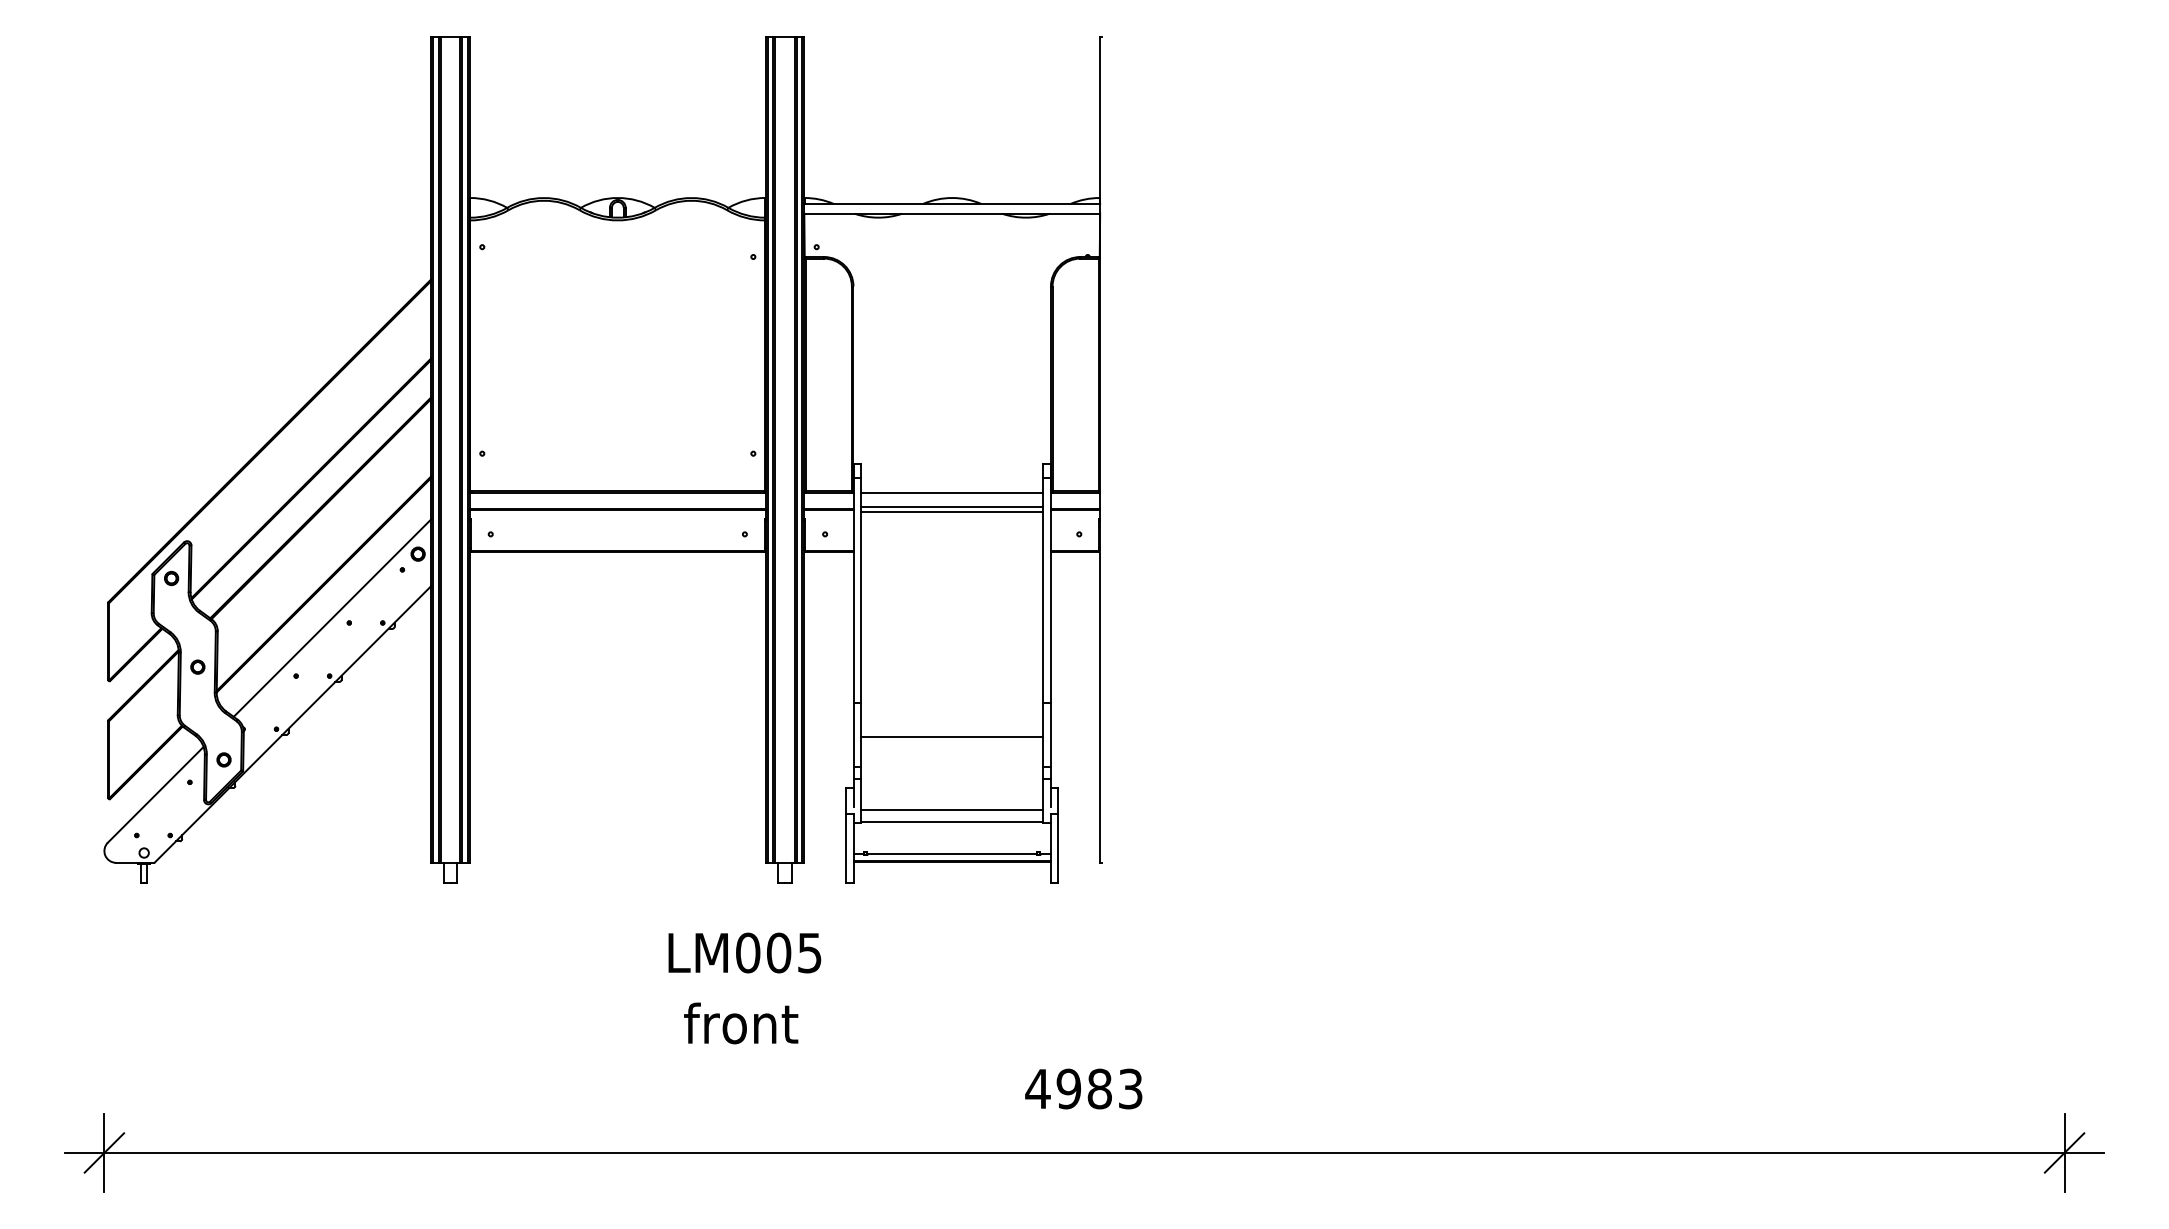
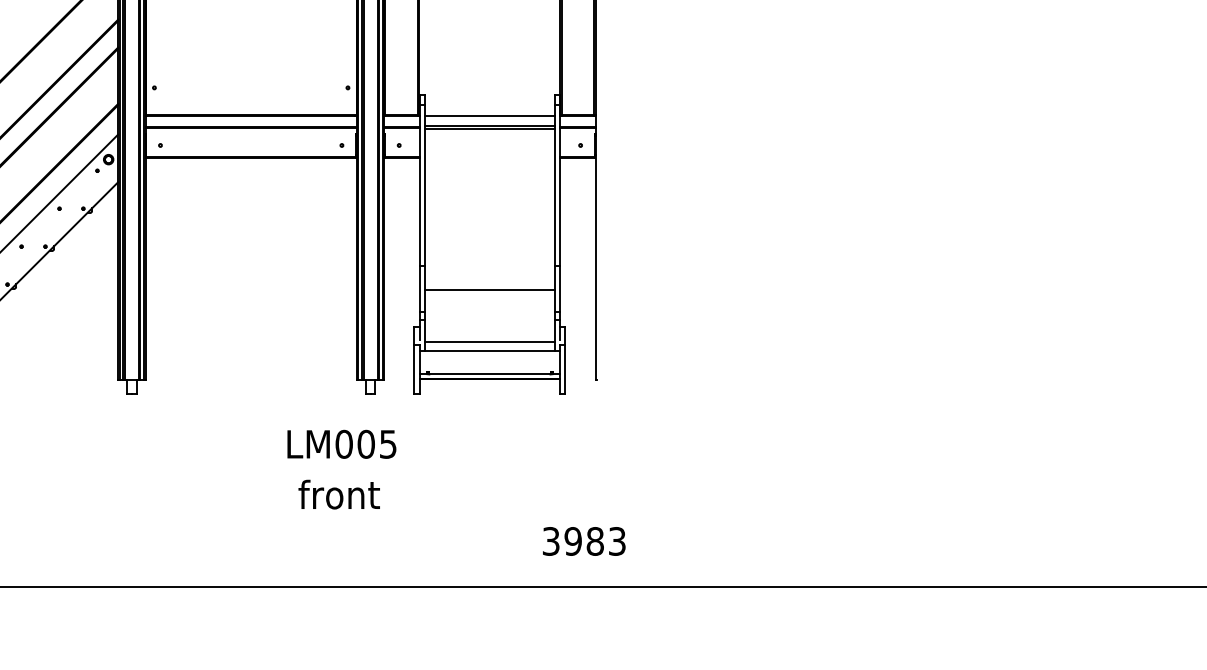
text: (1037, 1088) -> (550, 541), 4983 -> 3983

